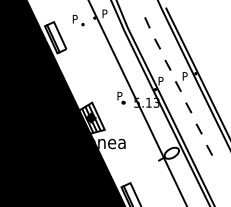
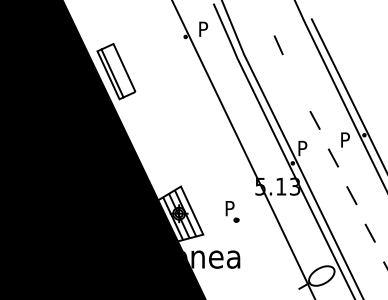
part: (78, 20) -> (156, 41), removed
line: (157, 43) -> (296, 81), removed
part: (121, 97) -> (232, 210), moved

